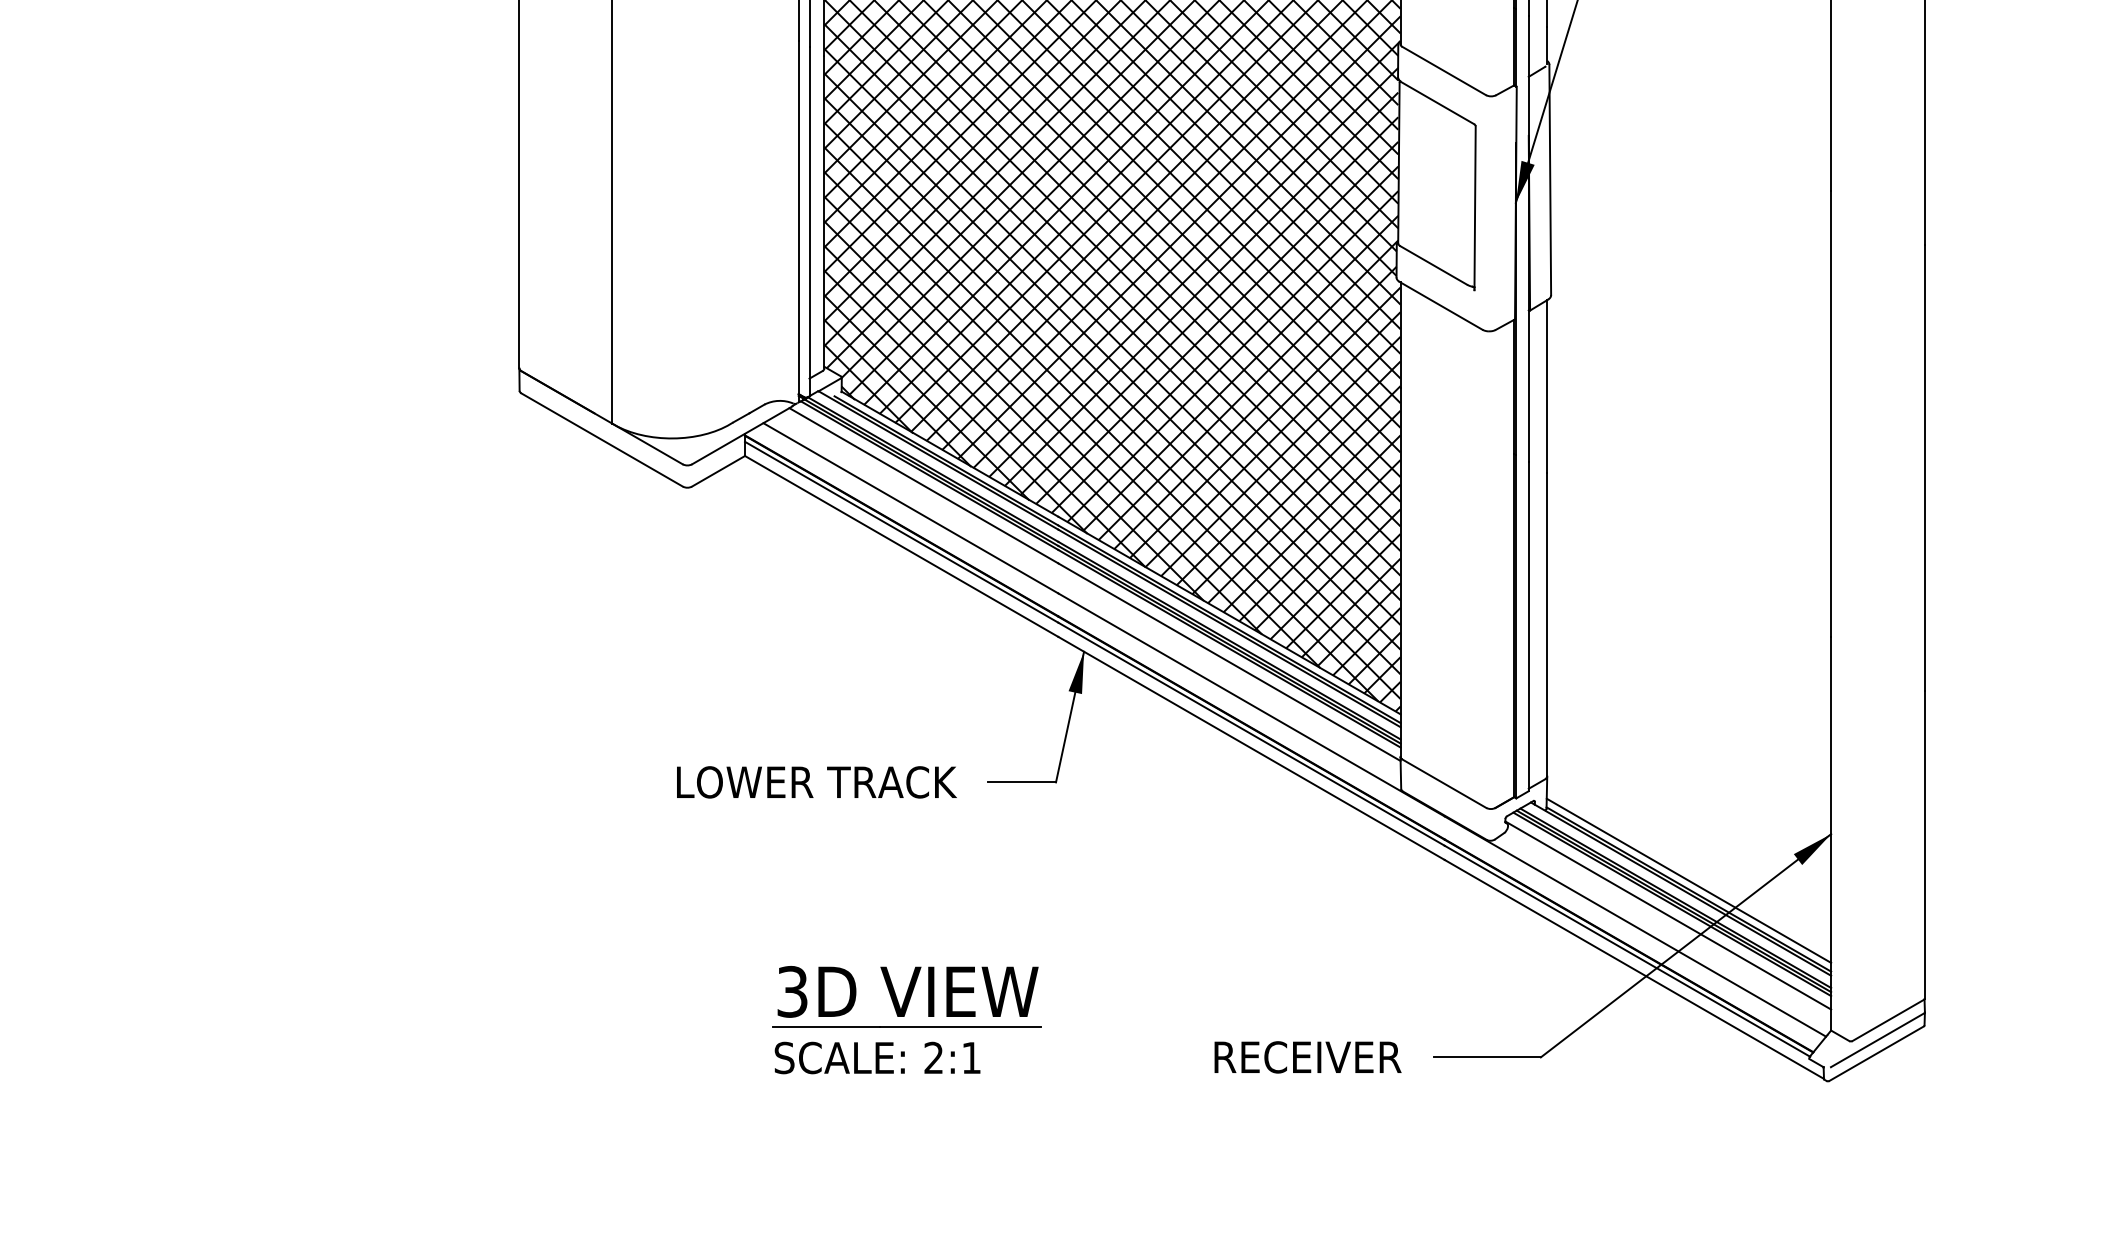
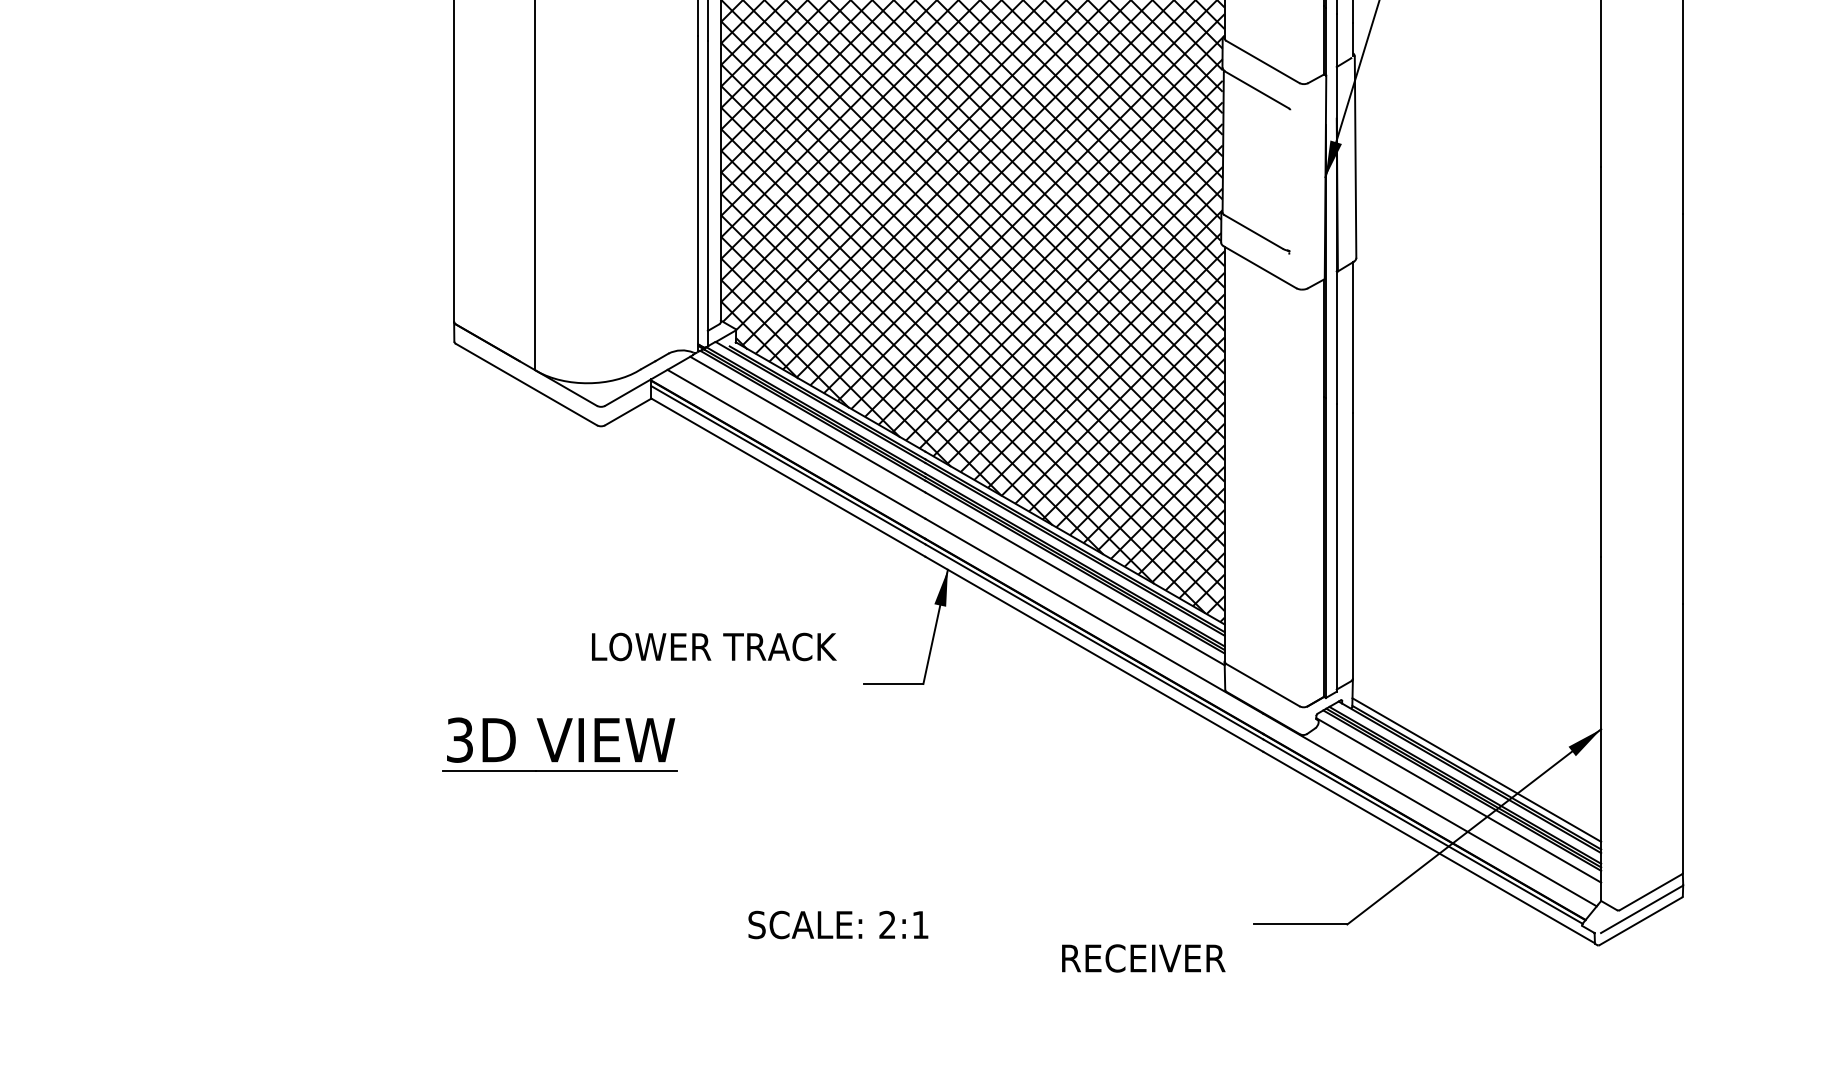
line: (1474, 207) -> (1289, 181), removed
text: (817, 781) -> (714, 646), moved
part: (906, 996) -> (559, 744), moved
text: (877, 1057) -> (838, 924), moved
text: (1307, 1057) -> (1143, 958), moved

